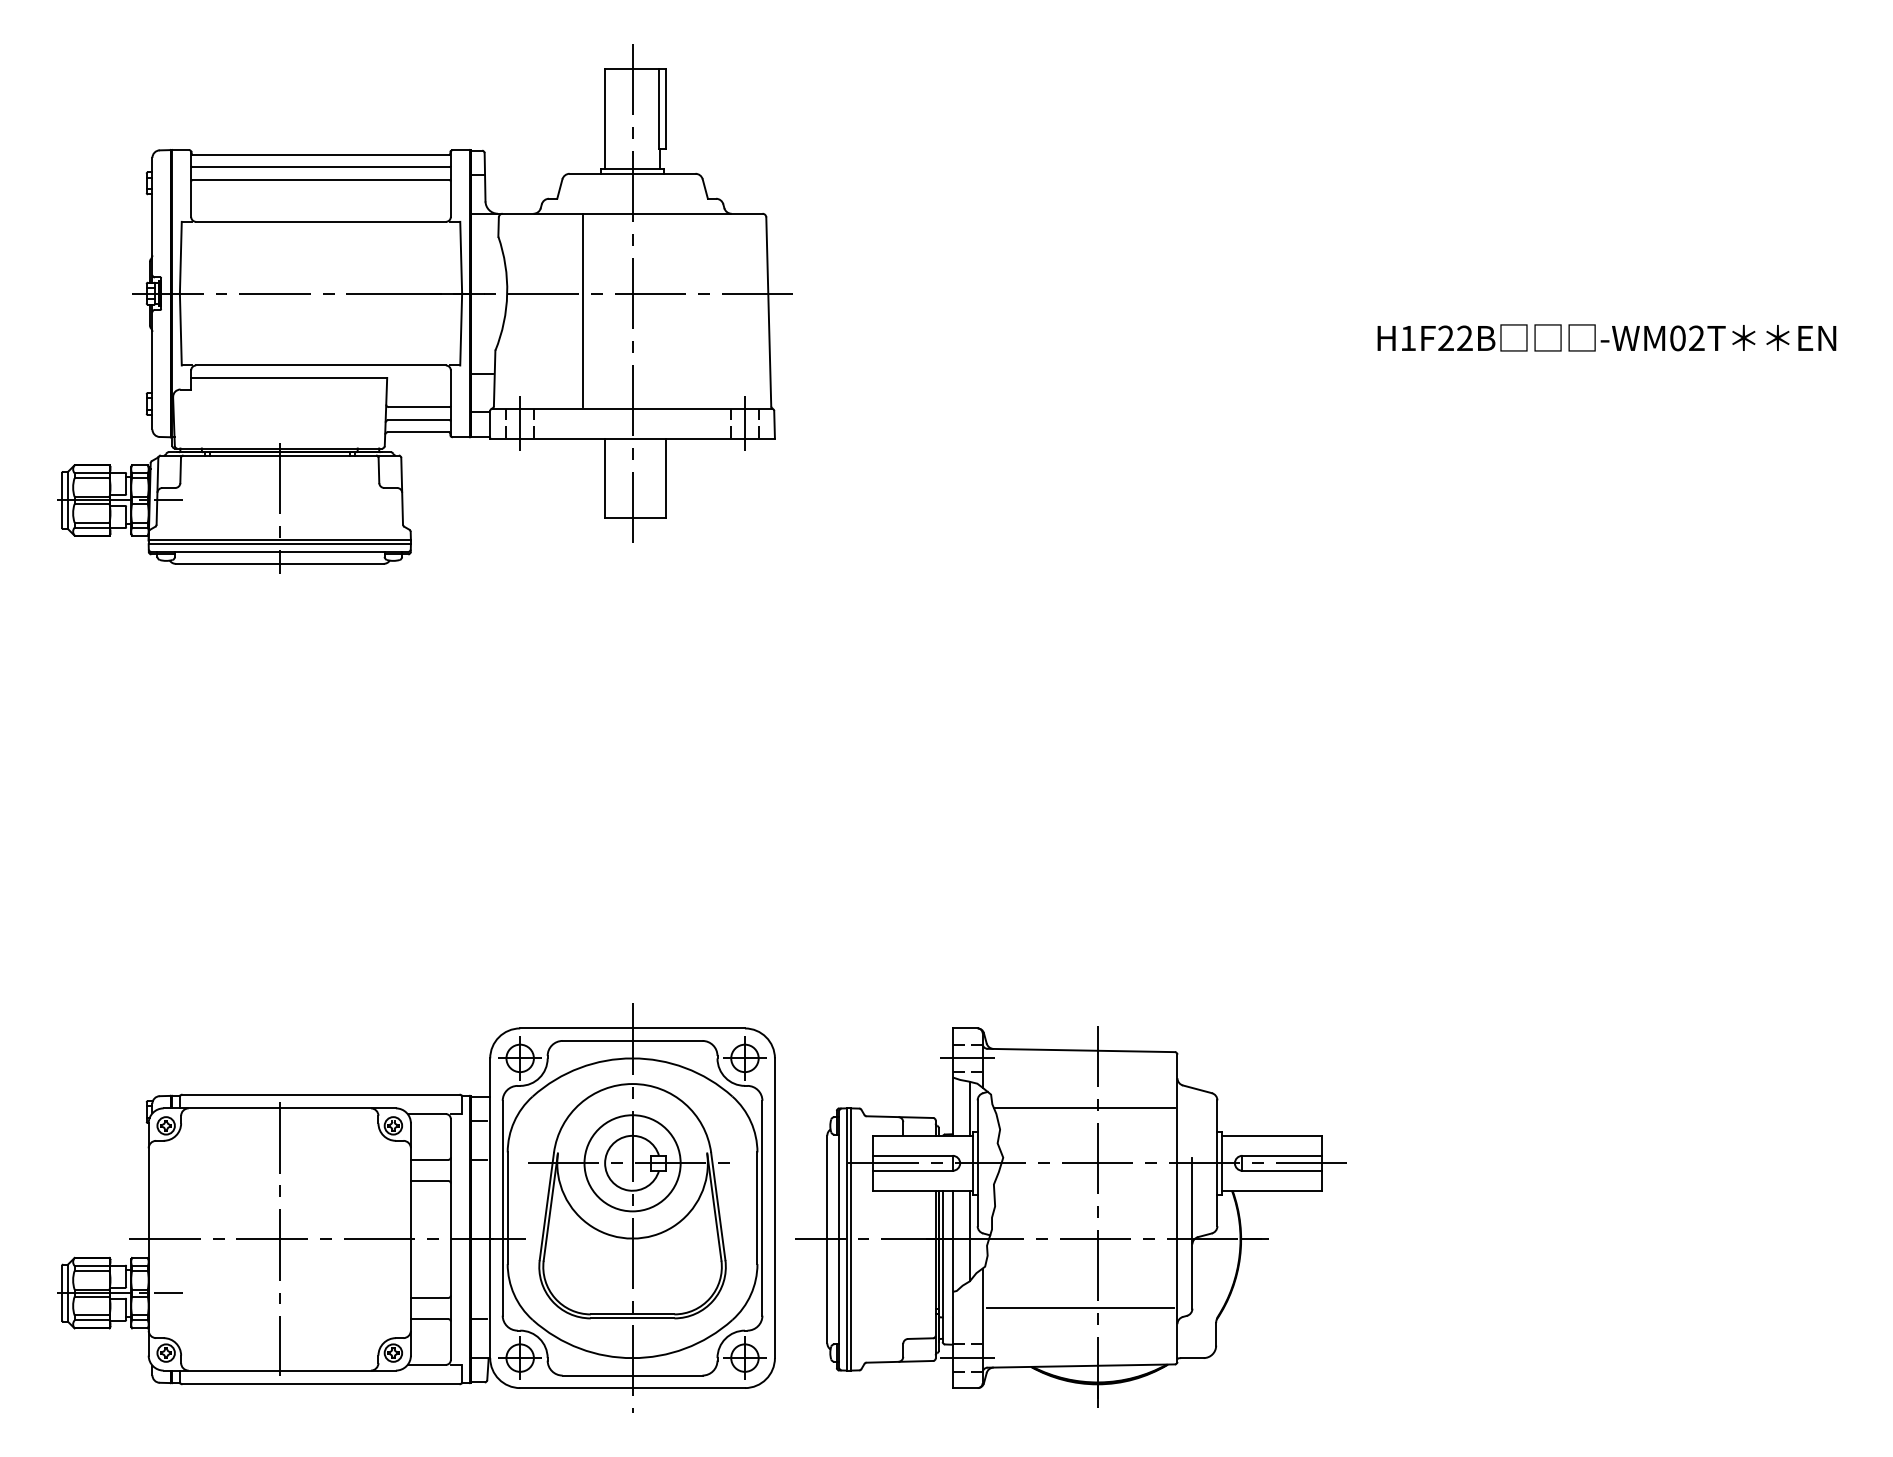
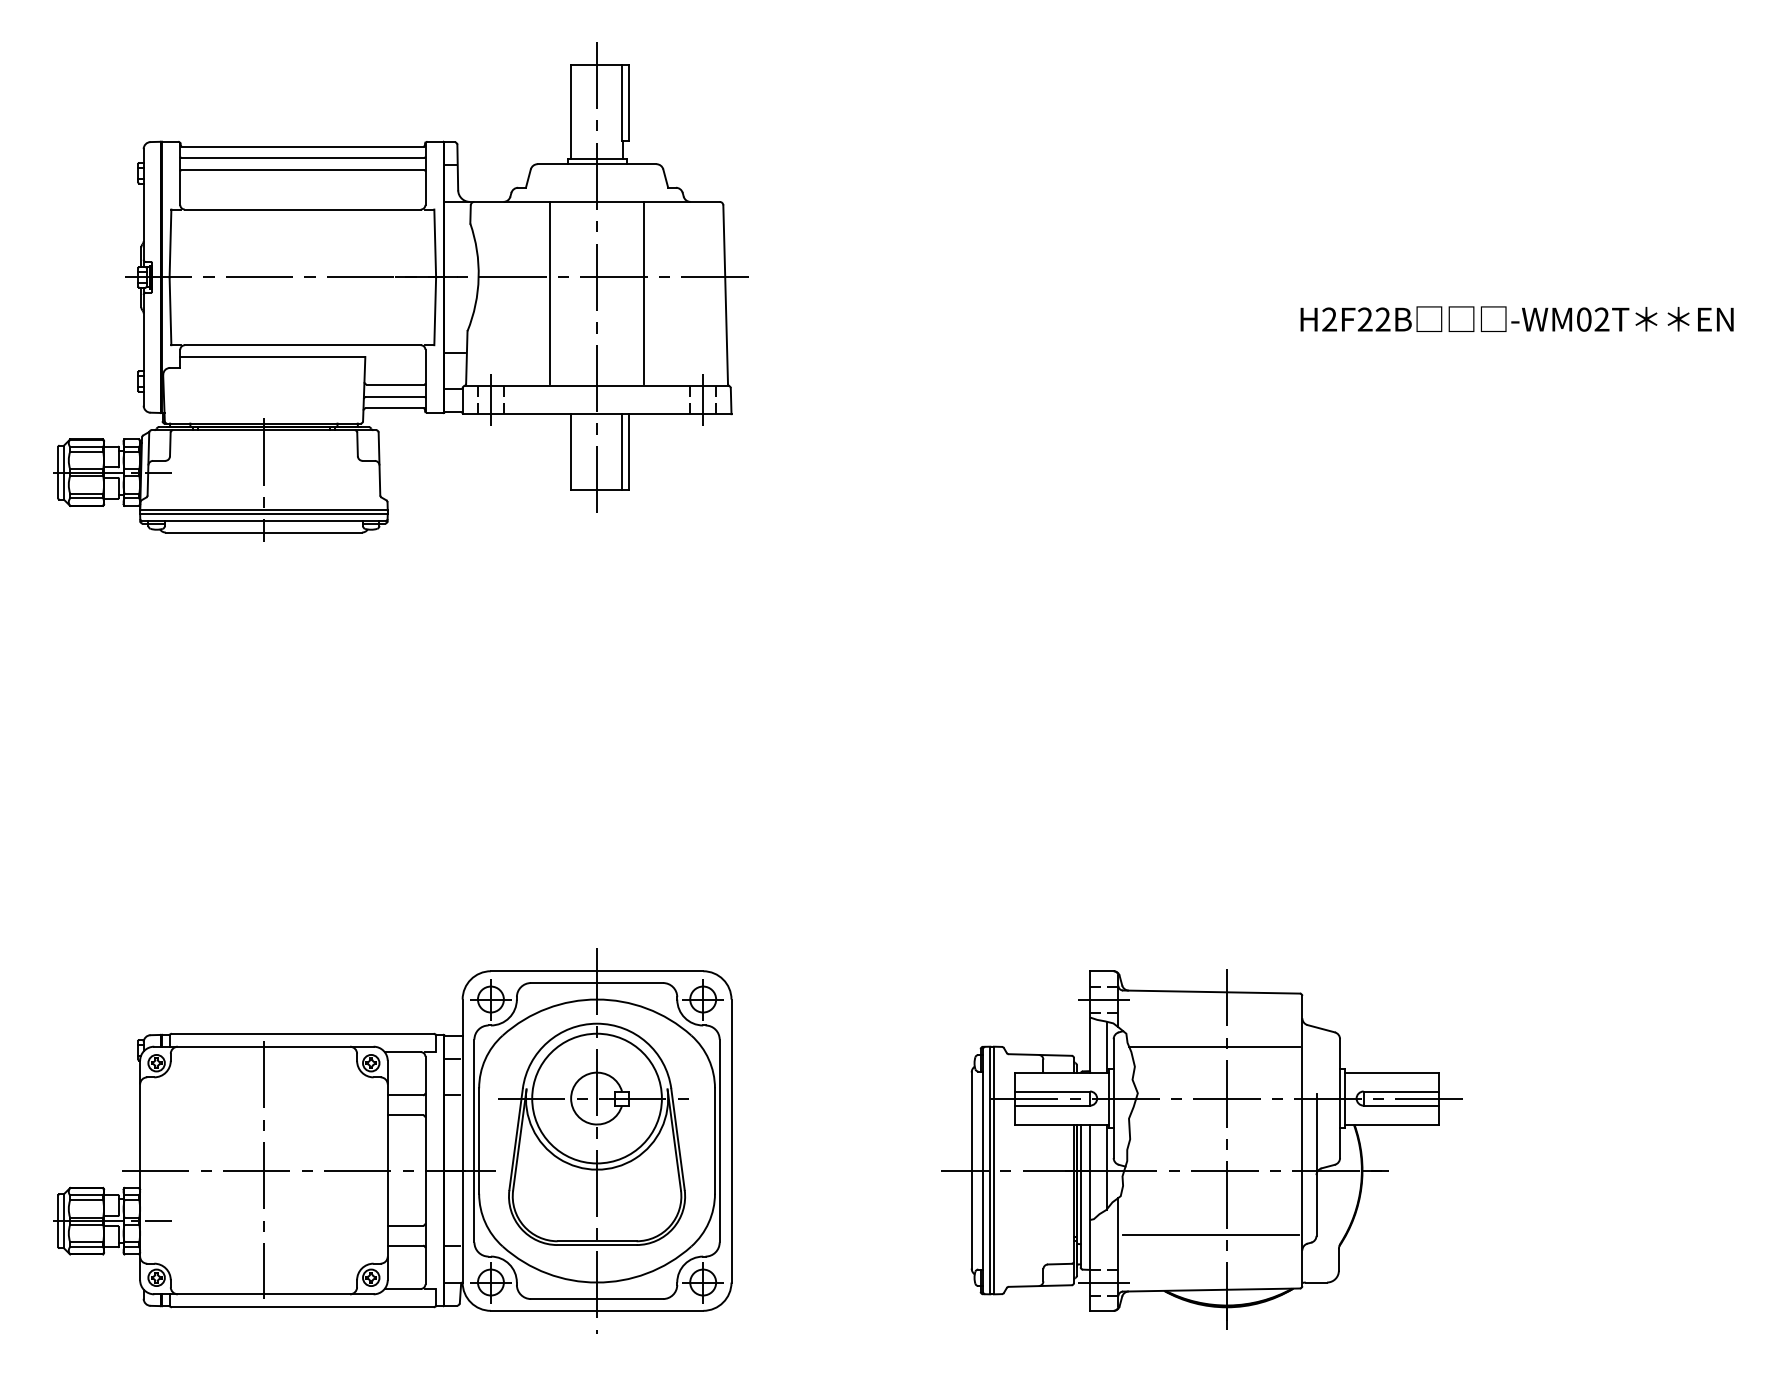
line: (682, 309) -> (644, 292), added
text: (1408, 337) -> (1329, 318), H1F22B -> H2F22B
line: (659, 478) -> (622, 451), added
circle: (632, 1162) -> (596, 1097), size x1.43
part: (1070, 1216) -> (1201, 1148), moved

